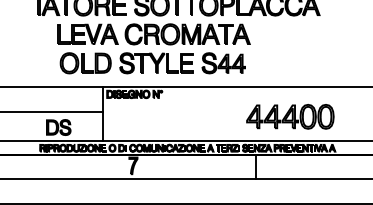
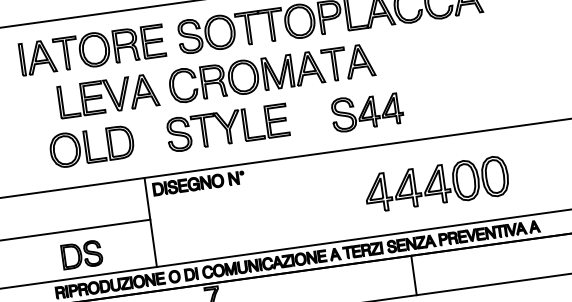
part: (85, 63) -> (91, 146), moved
part: (223, 63) -> (366, 112), moved
part: (290, 116) -> (436, 184), moved

